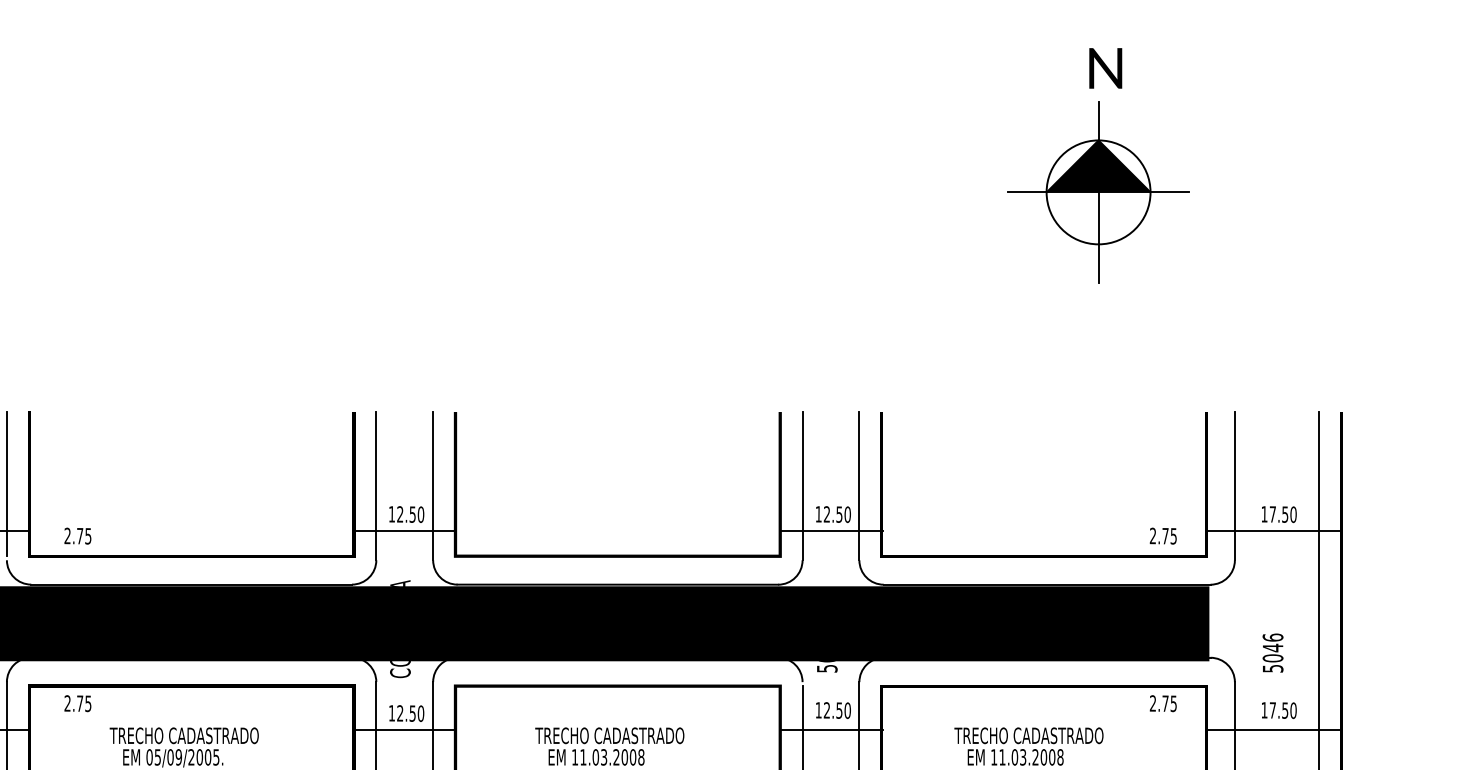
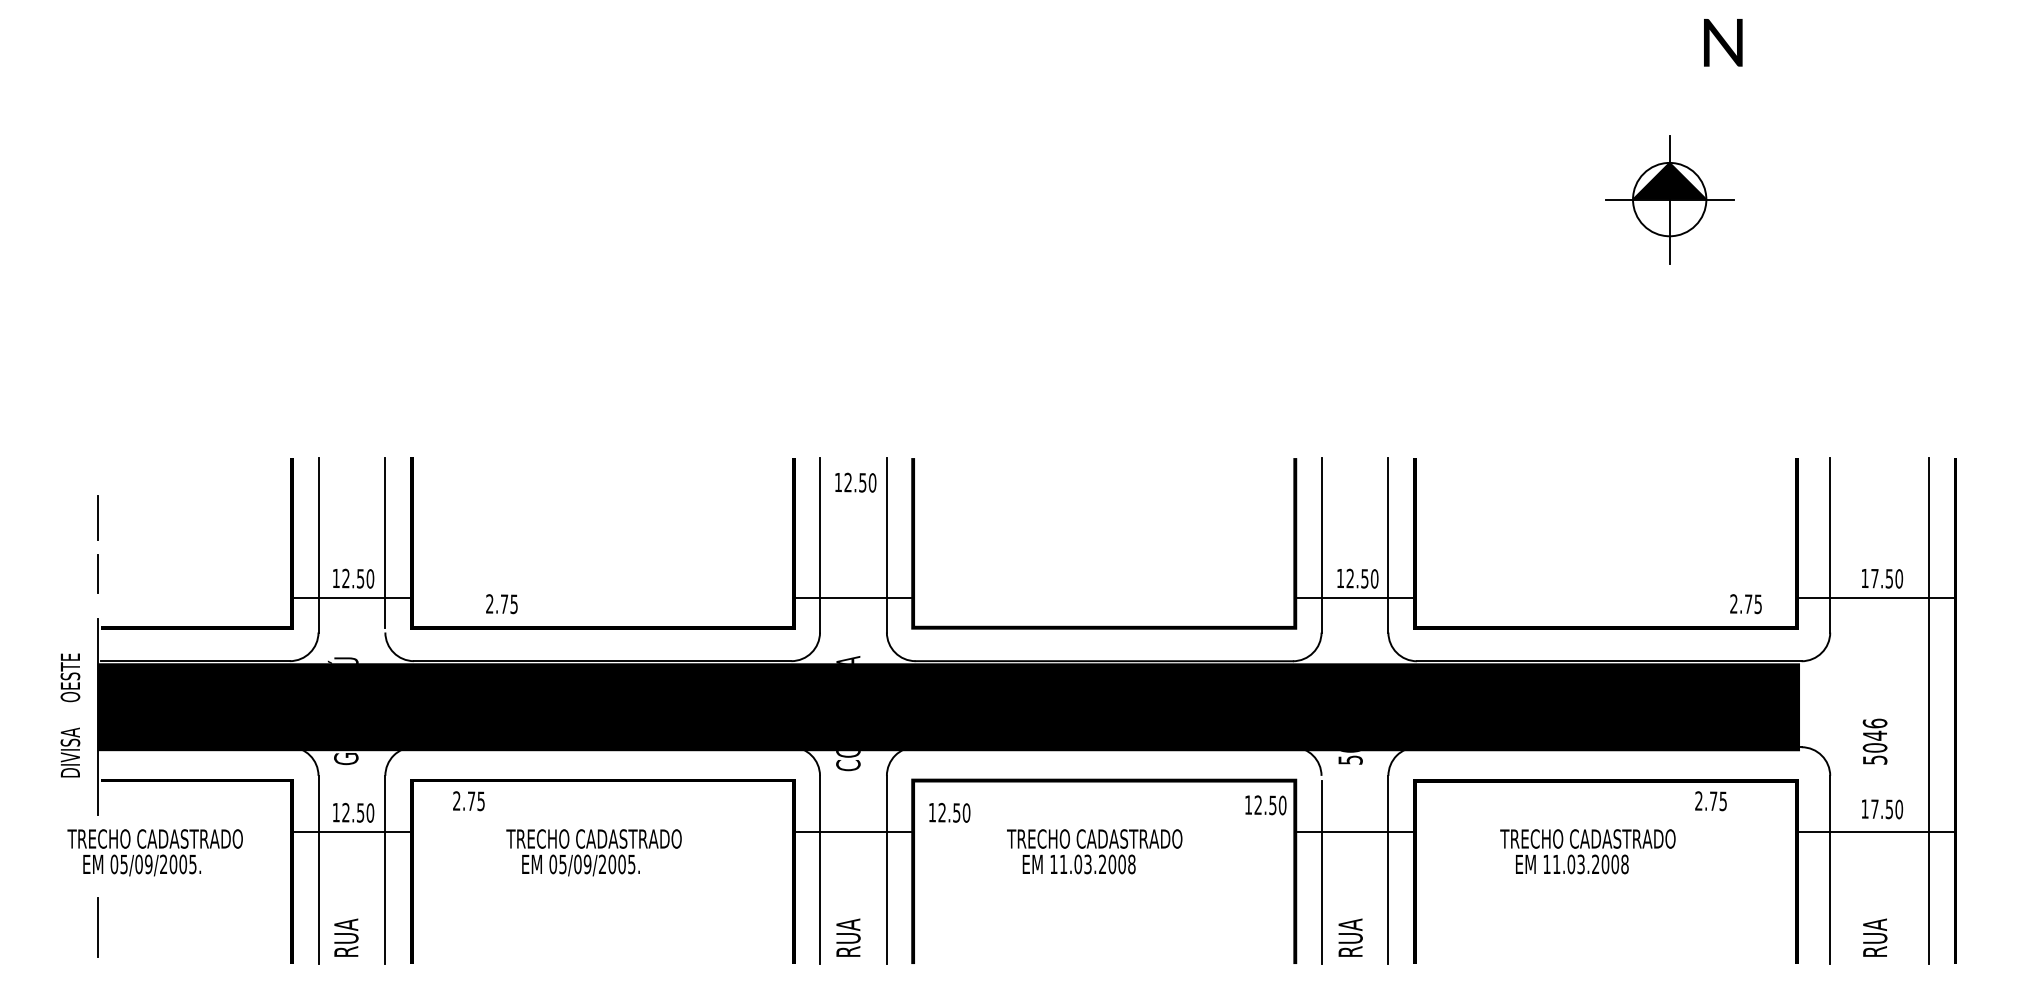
text: (1105, 68) -> (1723, 42), moved
part: (1098, 192) -> (1669, 199), size x0.6
text: (406, 514) -> (855, 482), moved
text: (77, 536) -> (501, 604), moved
text: (1162, 703) -> (1710, 801), moved
text: (833, 710) -> (1265, 805), moved
text: (406, 713) -> (949, 812), moved

